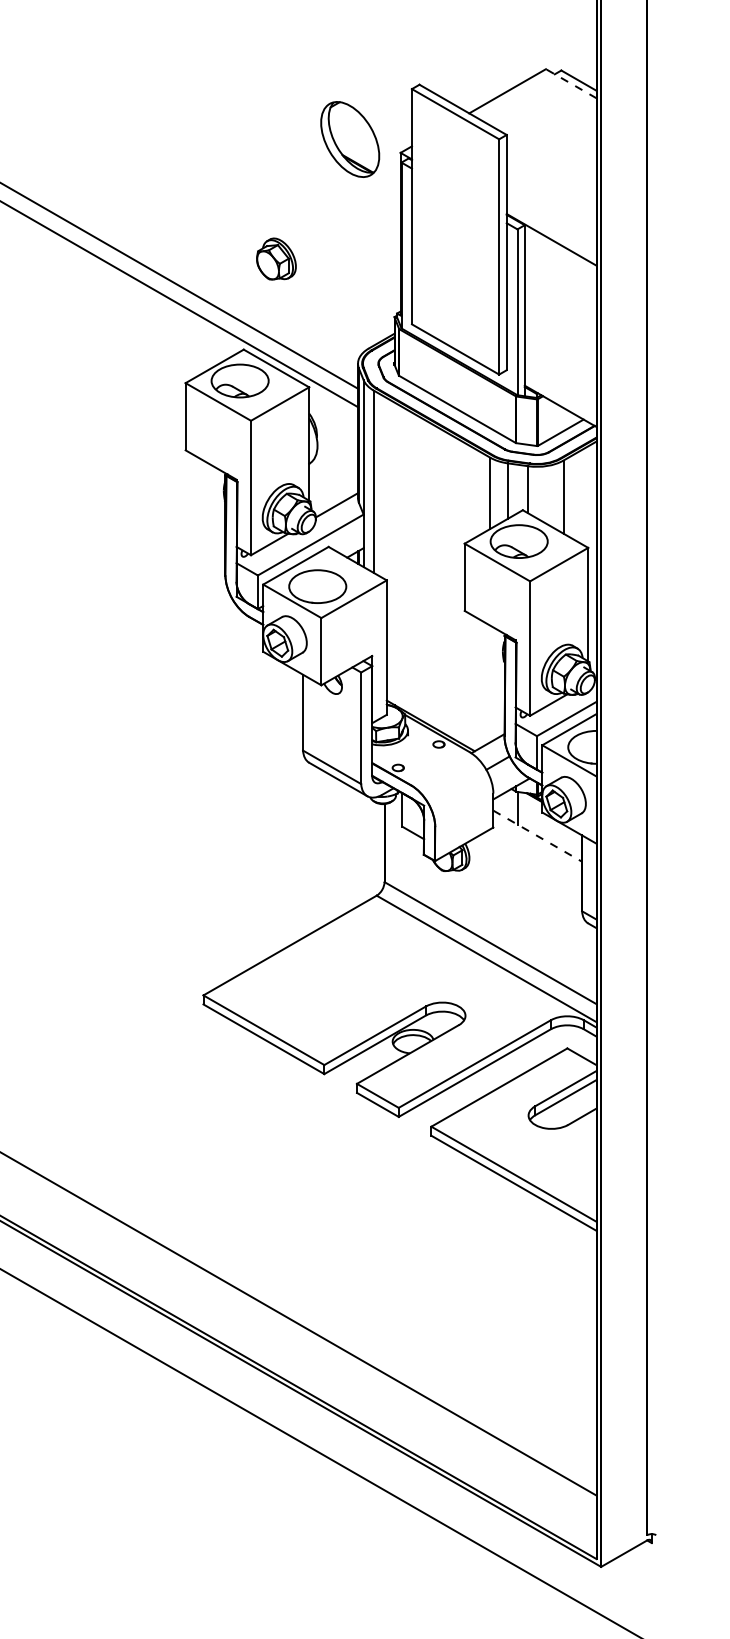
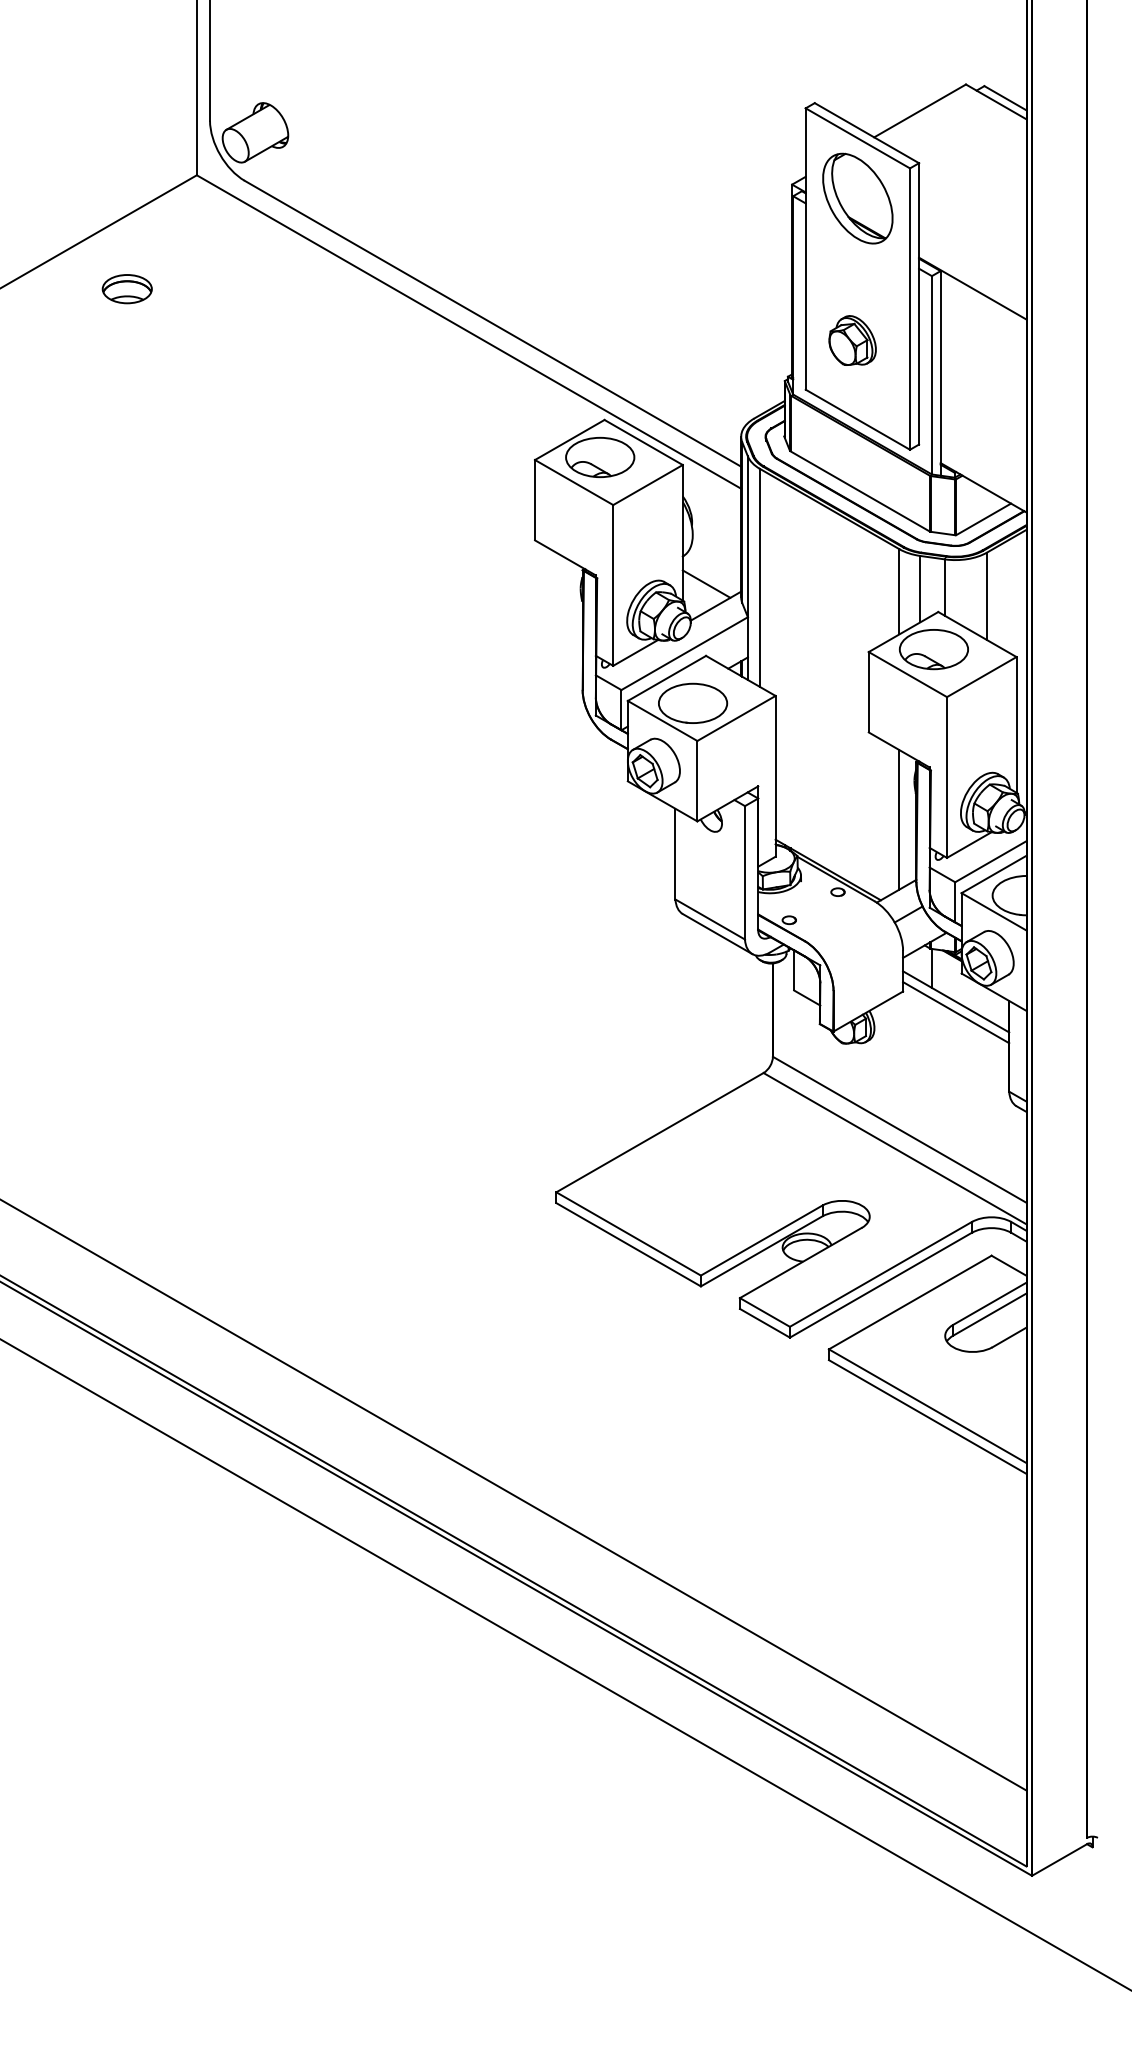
line: (571, 83) -> (996, 101), dashed -> solid
part: (349, 139) -> (857, 198), moved
part: (276, 258) -> (852, 340), moved
line: (329, 486) -> (706, 583), added
line: (490, 683) -> (899, 819), added
line: (538, 836) -> (956, 1002), dashed -> solid
line: (538, 845) -> (956, 1012), added

